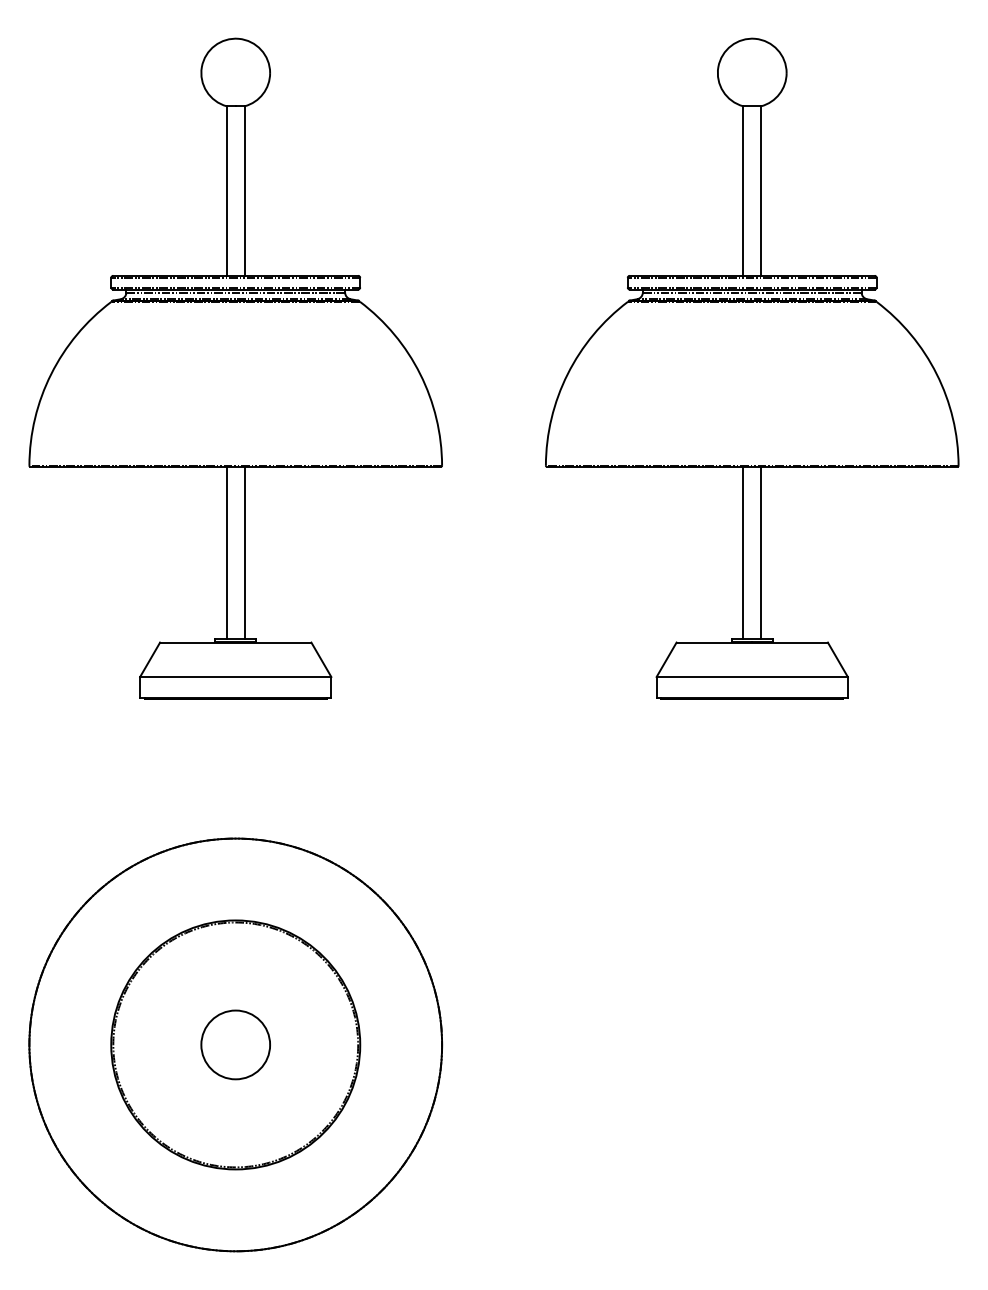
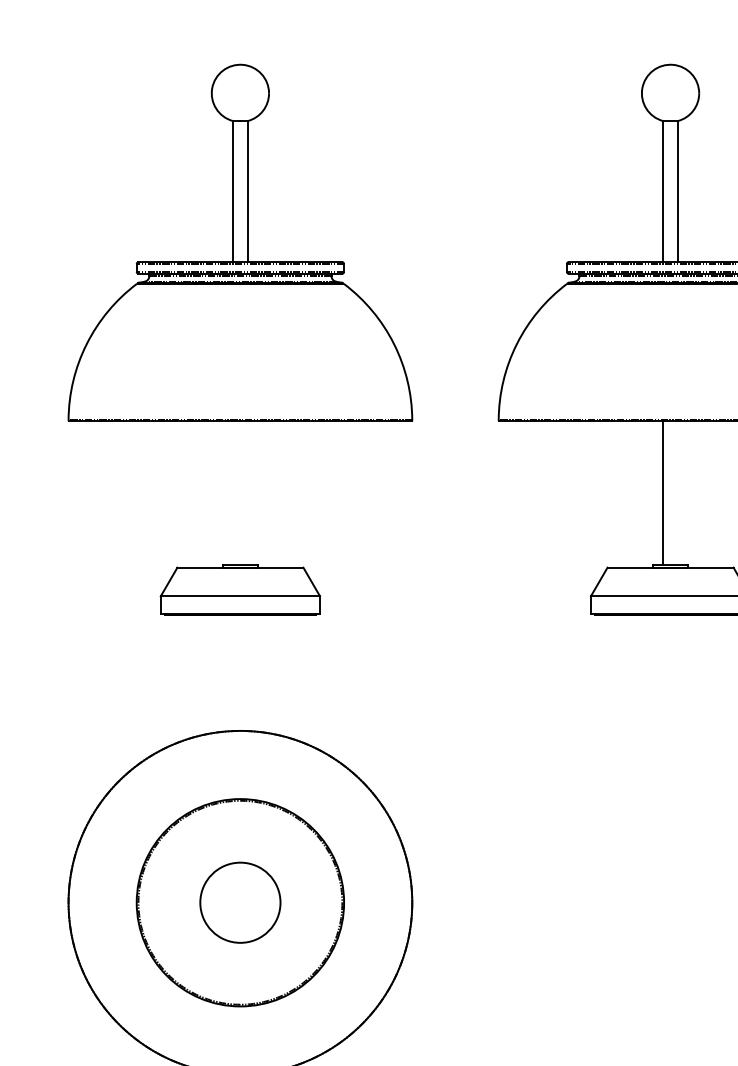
line: (226, 552) -> (232, 492), removed
line: (244, 552) -> (247, 492), removed
line: (761, 552) -> (678, 492), removed
circle: (235, 1044) -> (240, 902), size x1.4

